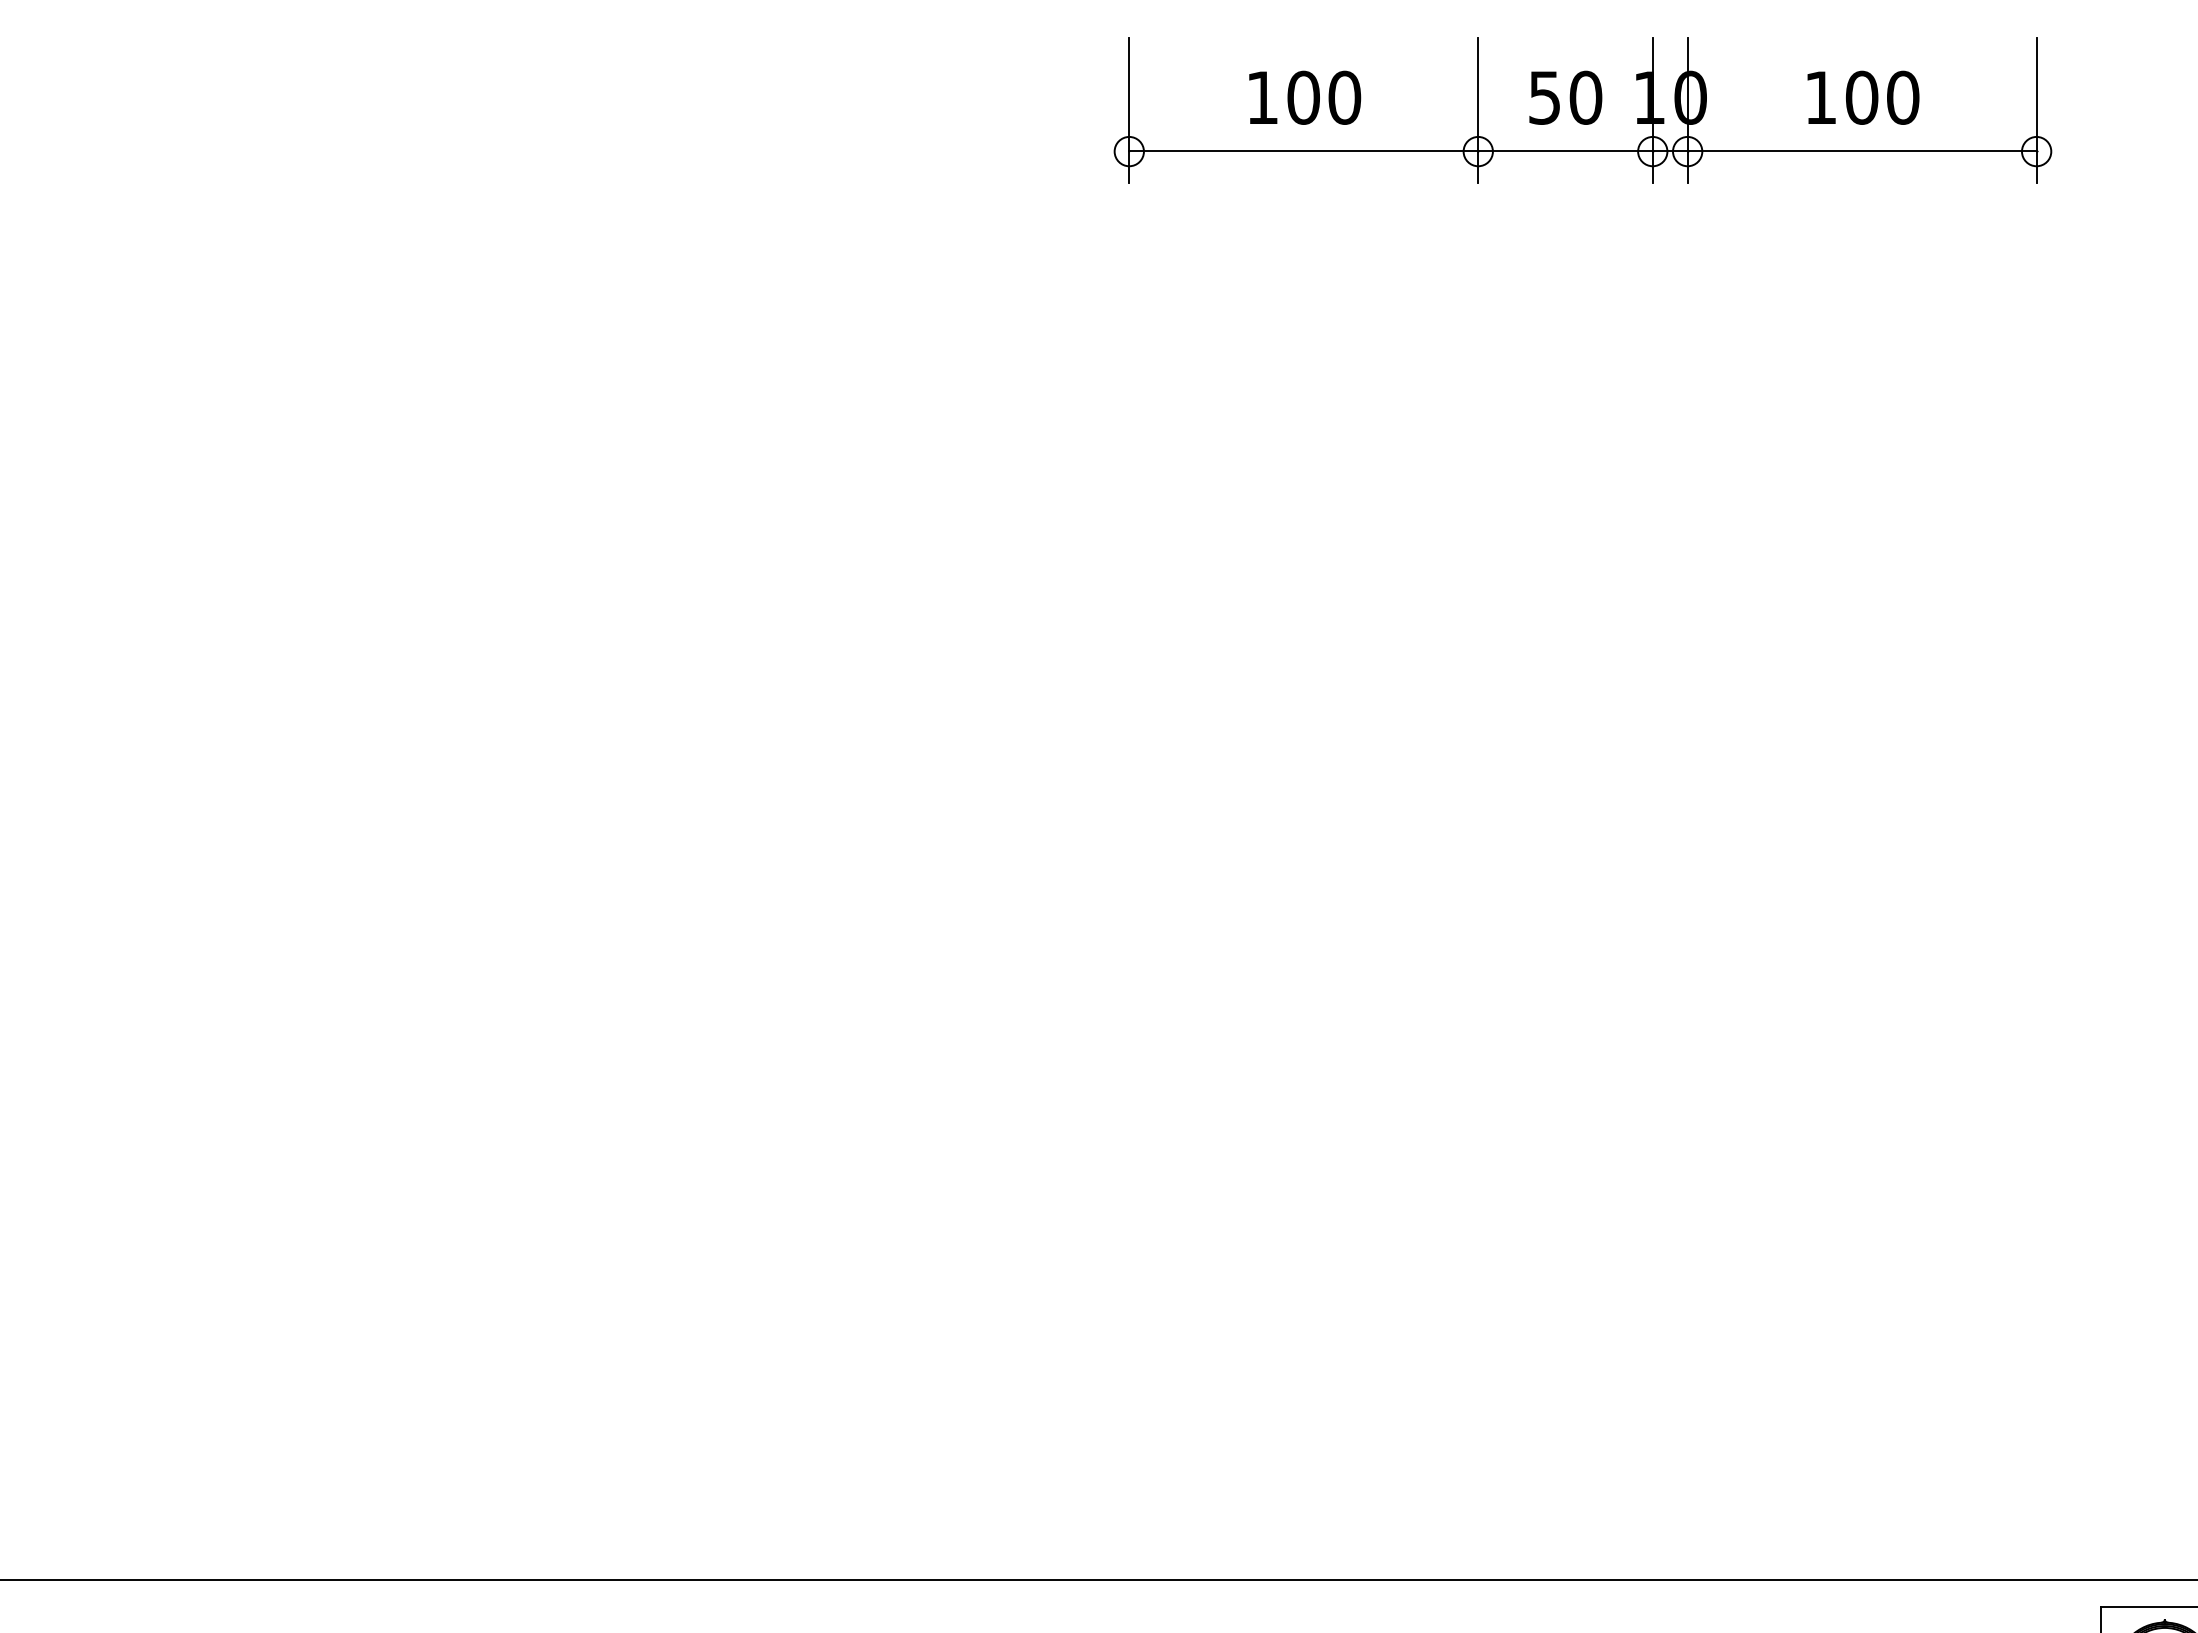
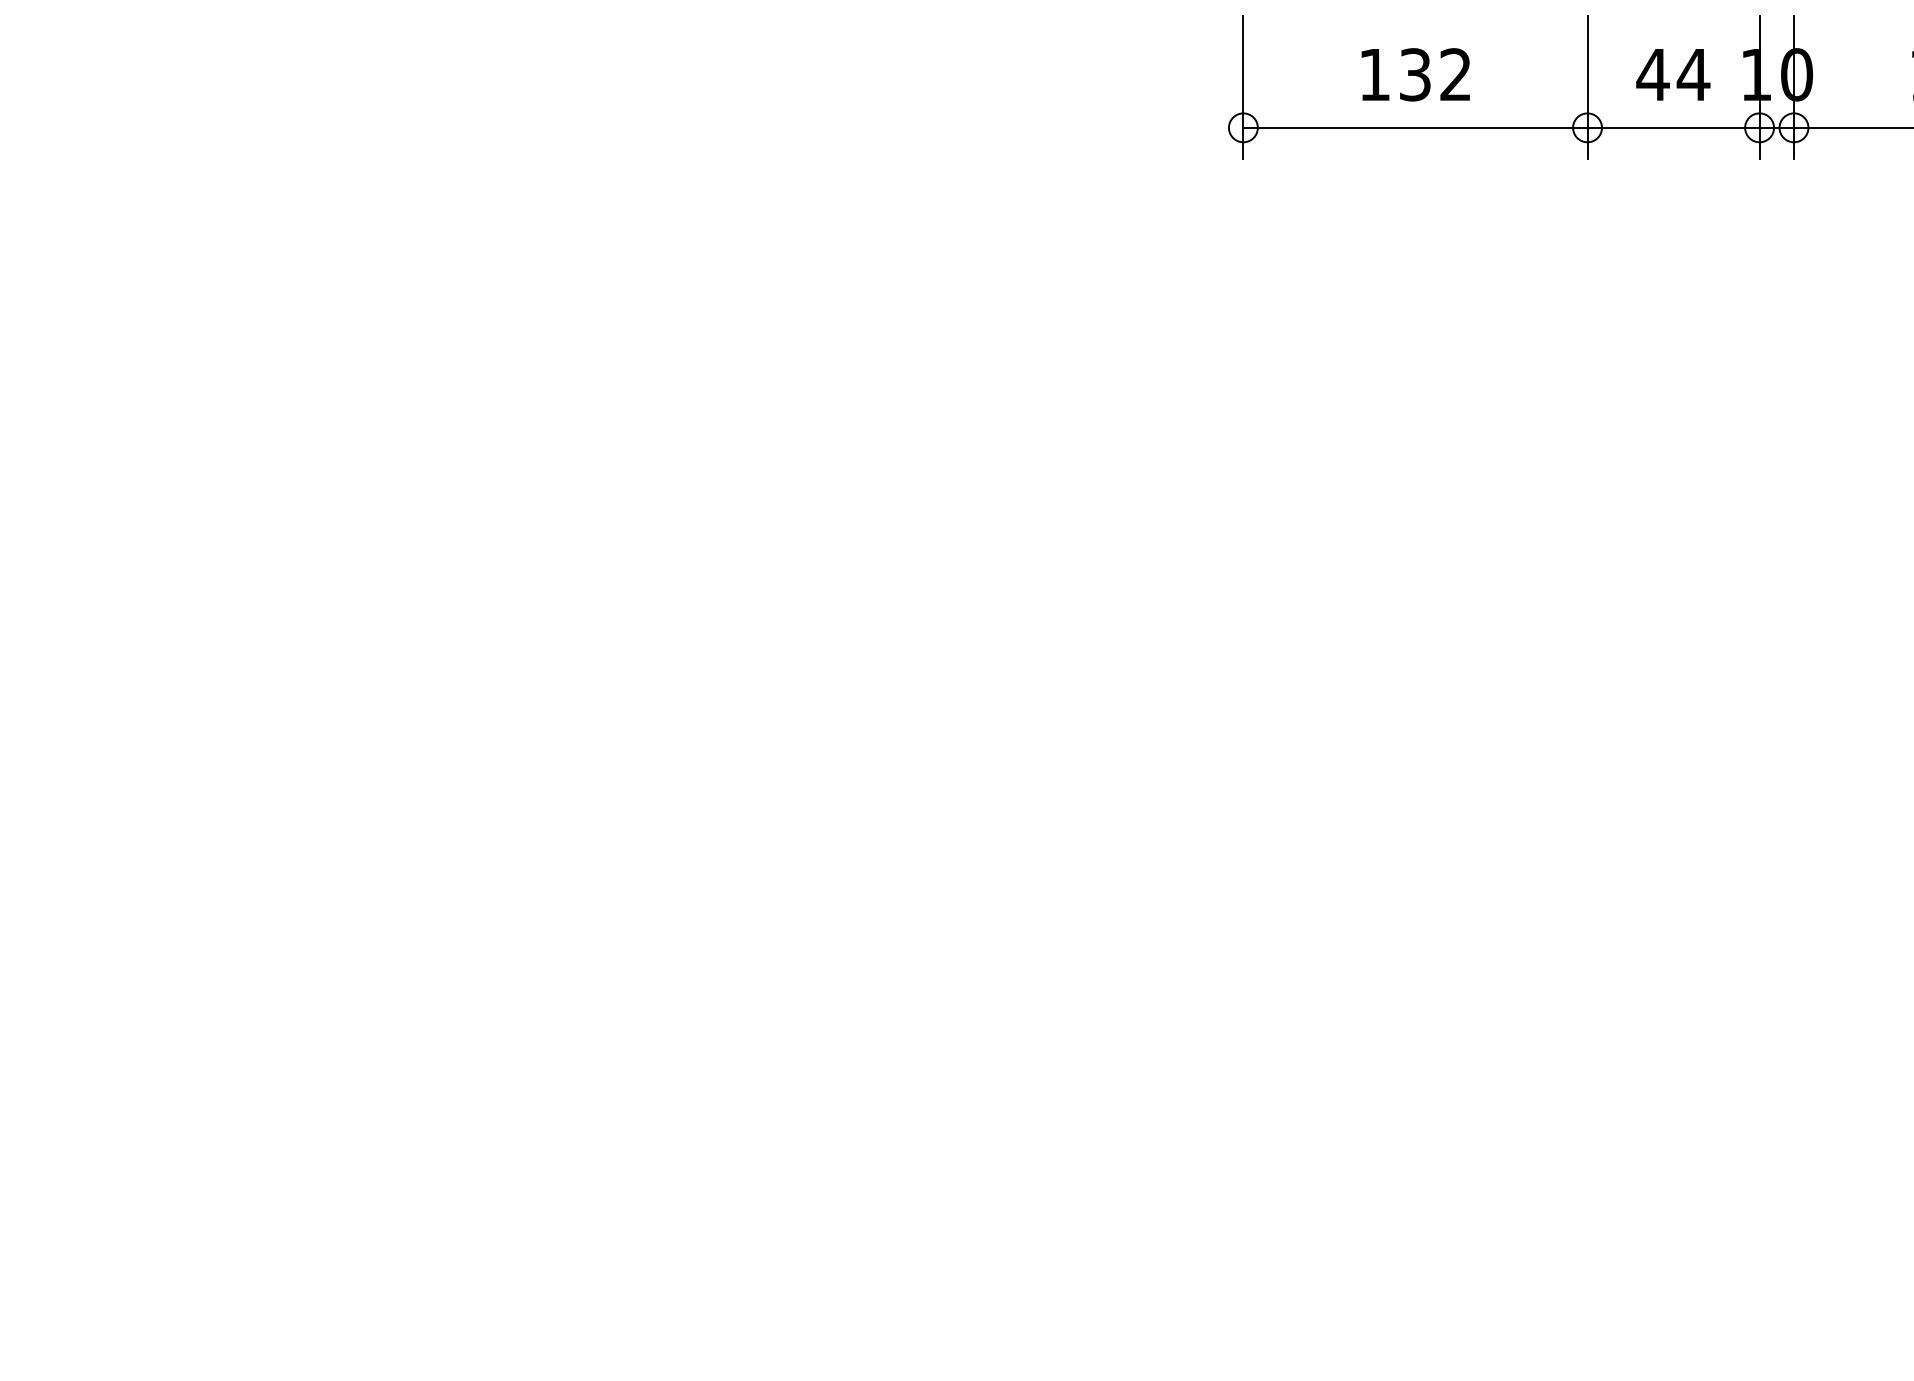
text: (1324, 97) -> (1435, 74), 100 -> 132
text: (1564, 97) -> (1672, 74), 50 -> 44

